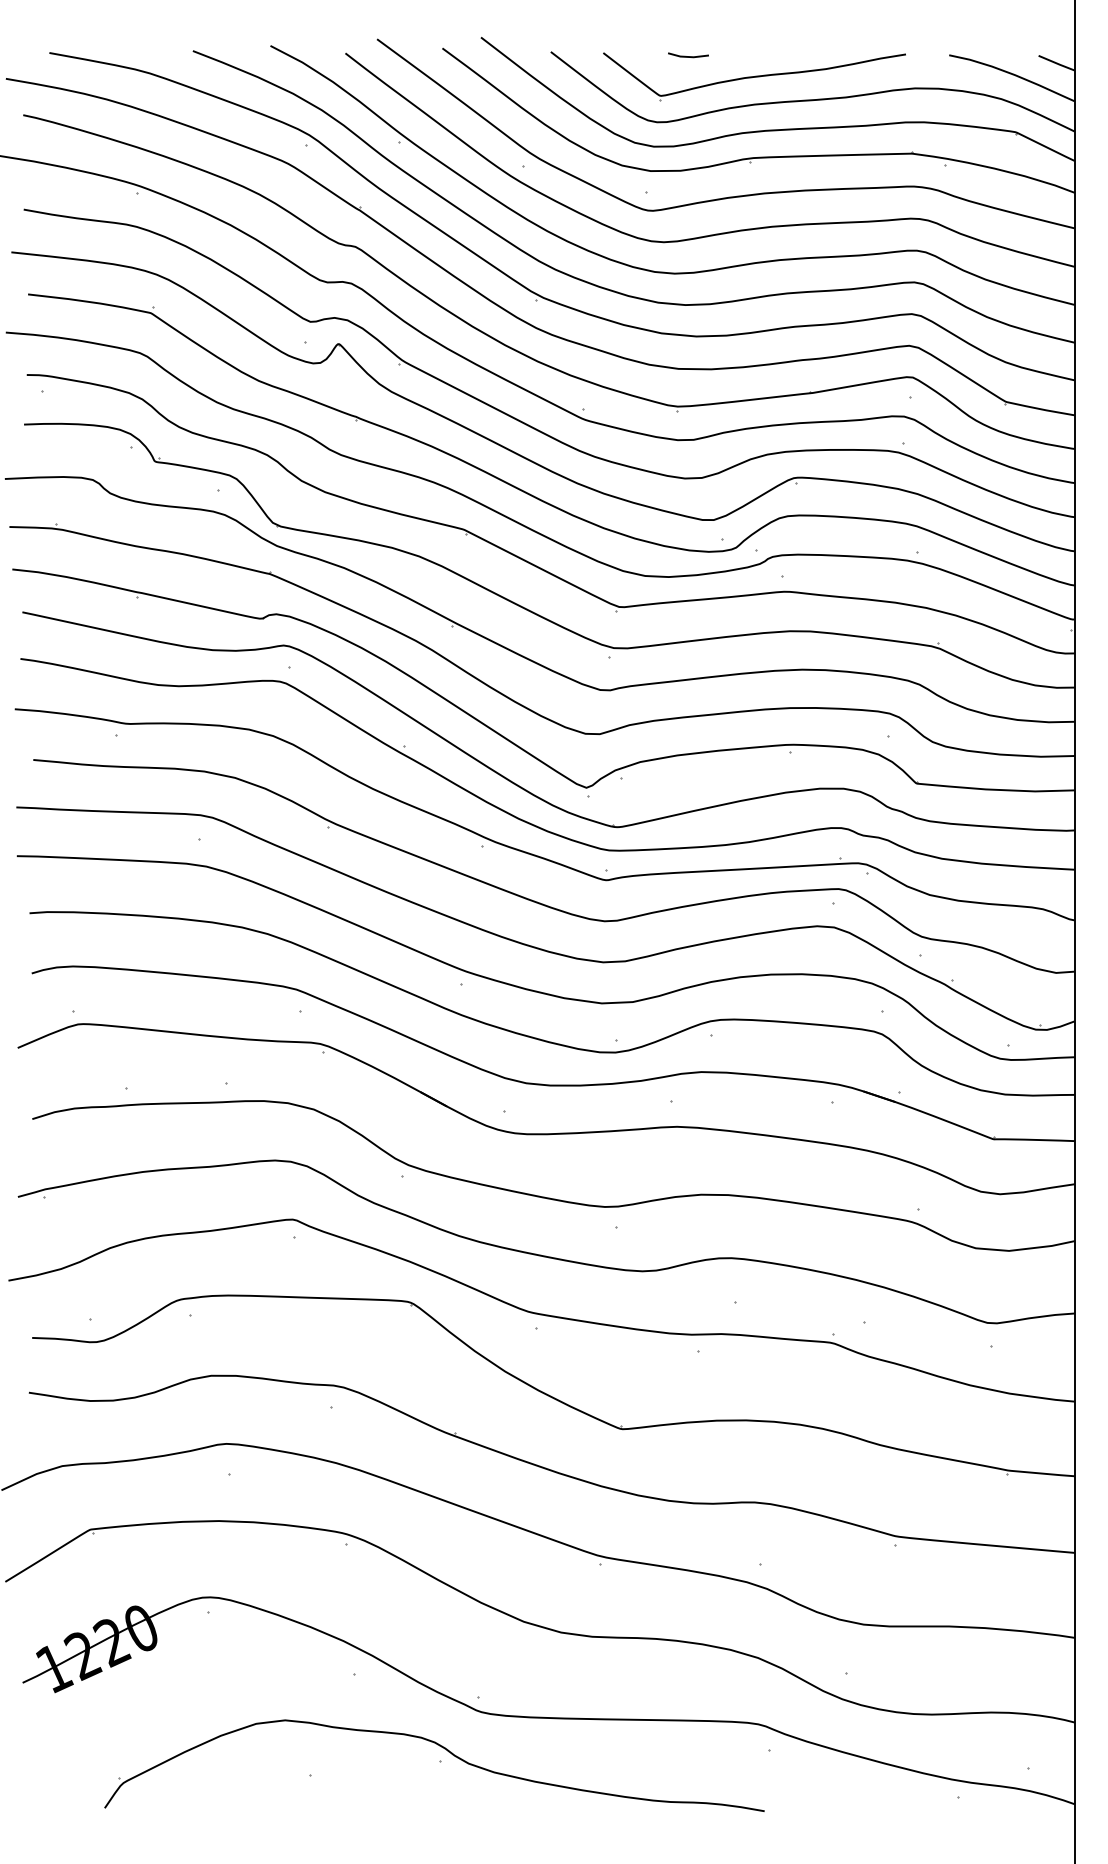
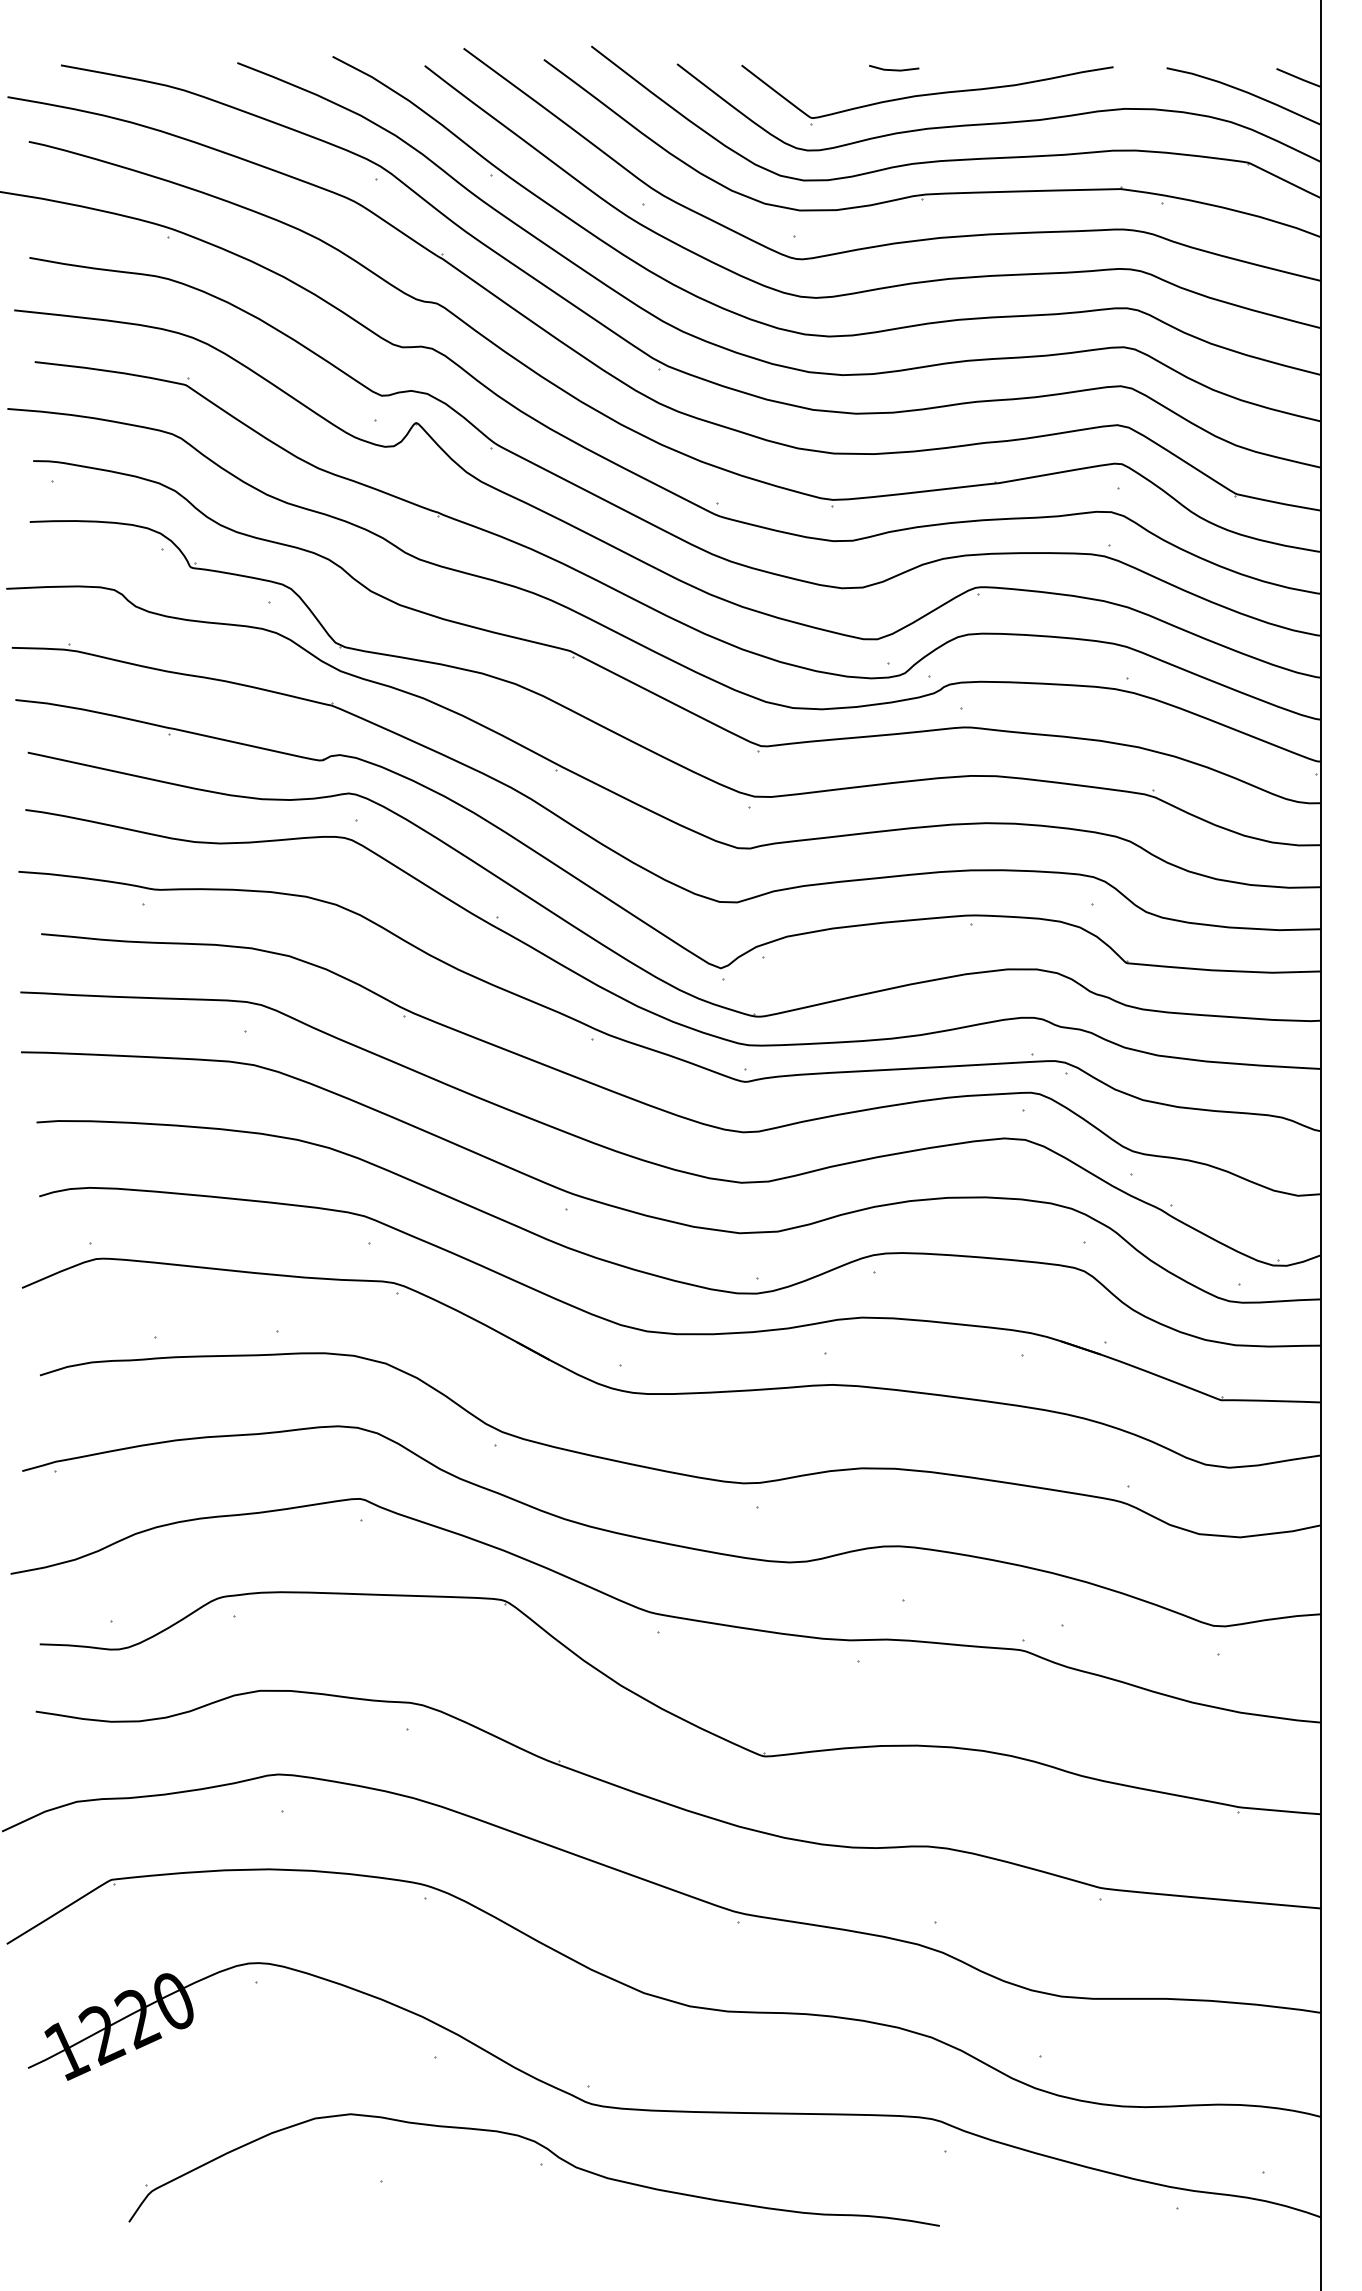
line: (688, 56) -> (894, 69), moved

